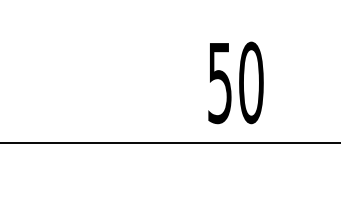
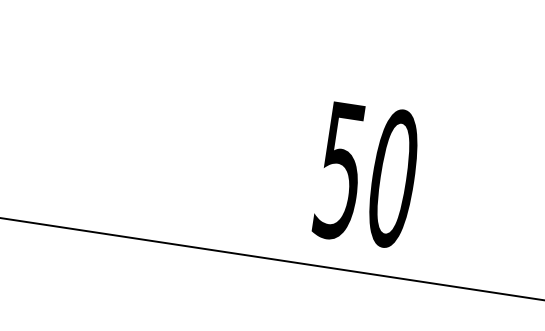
text: (235, 82) -> (366, 173), moved

